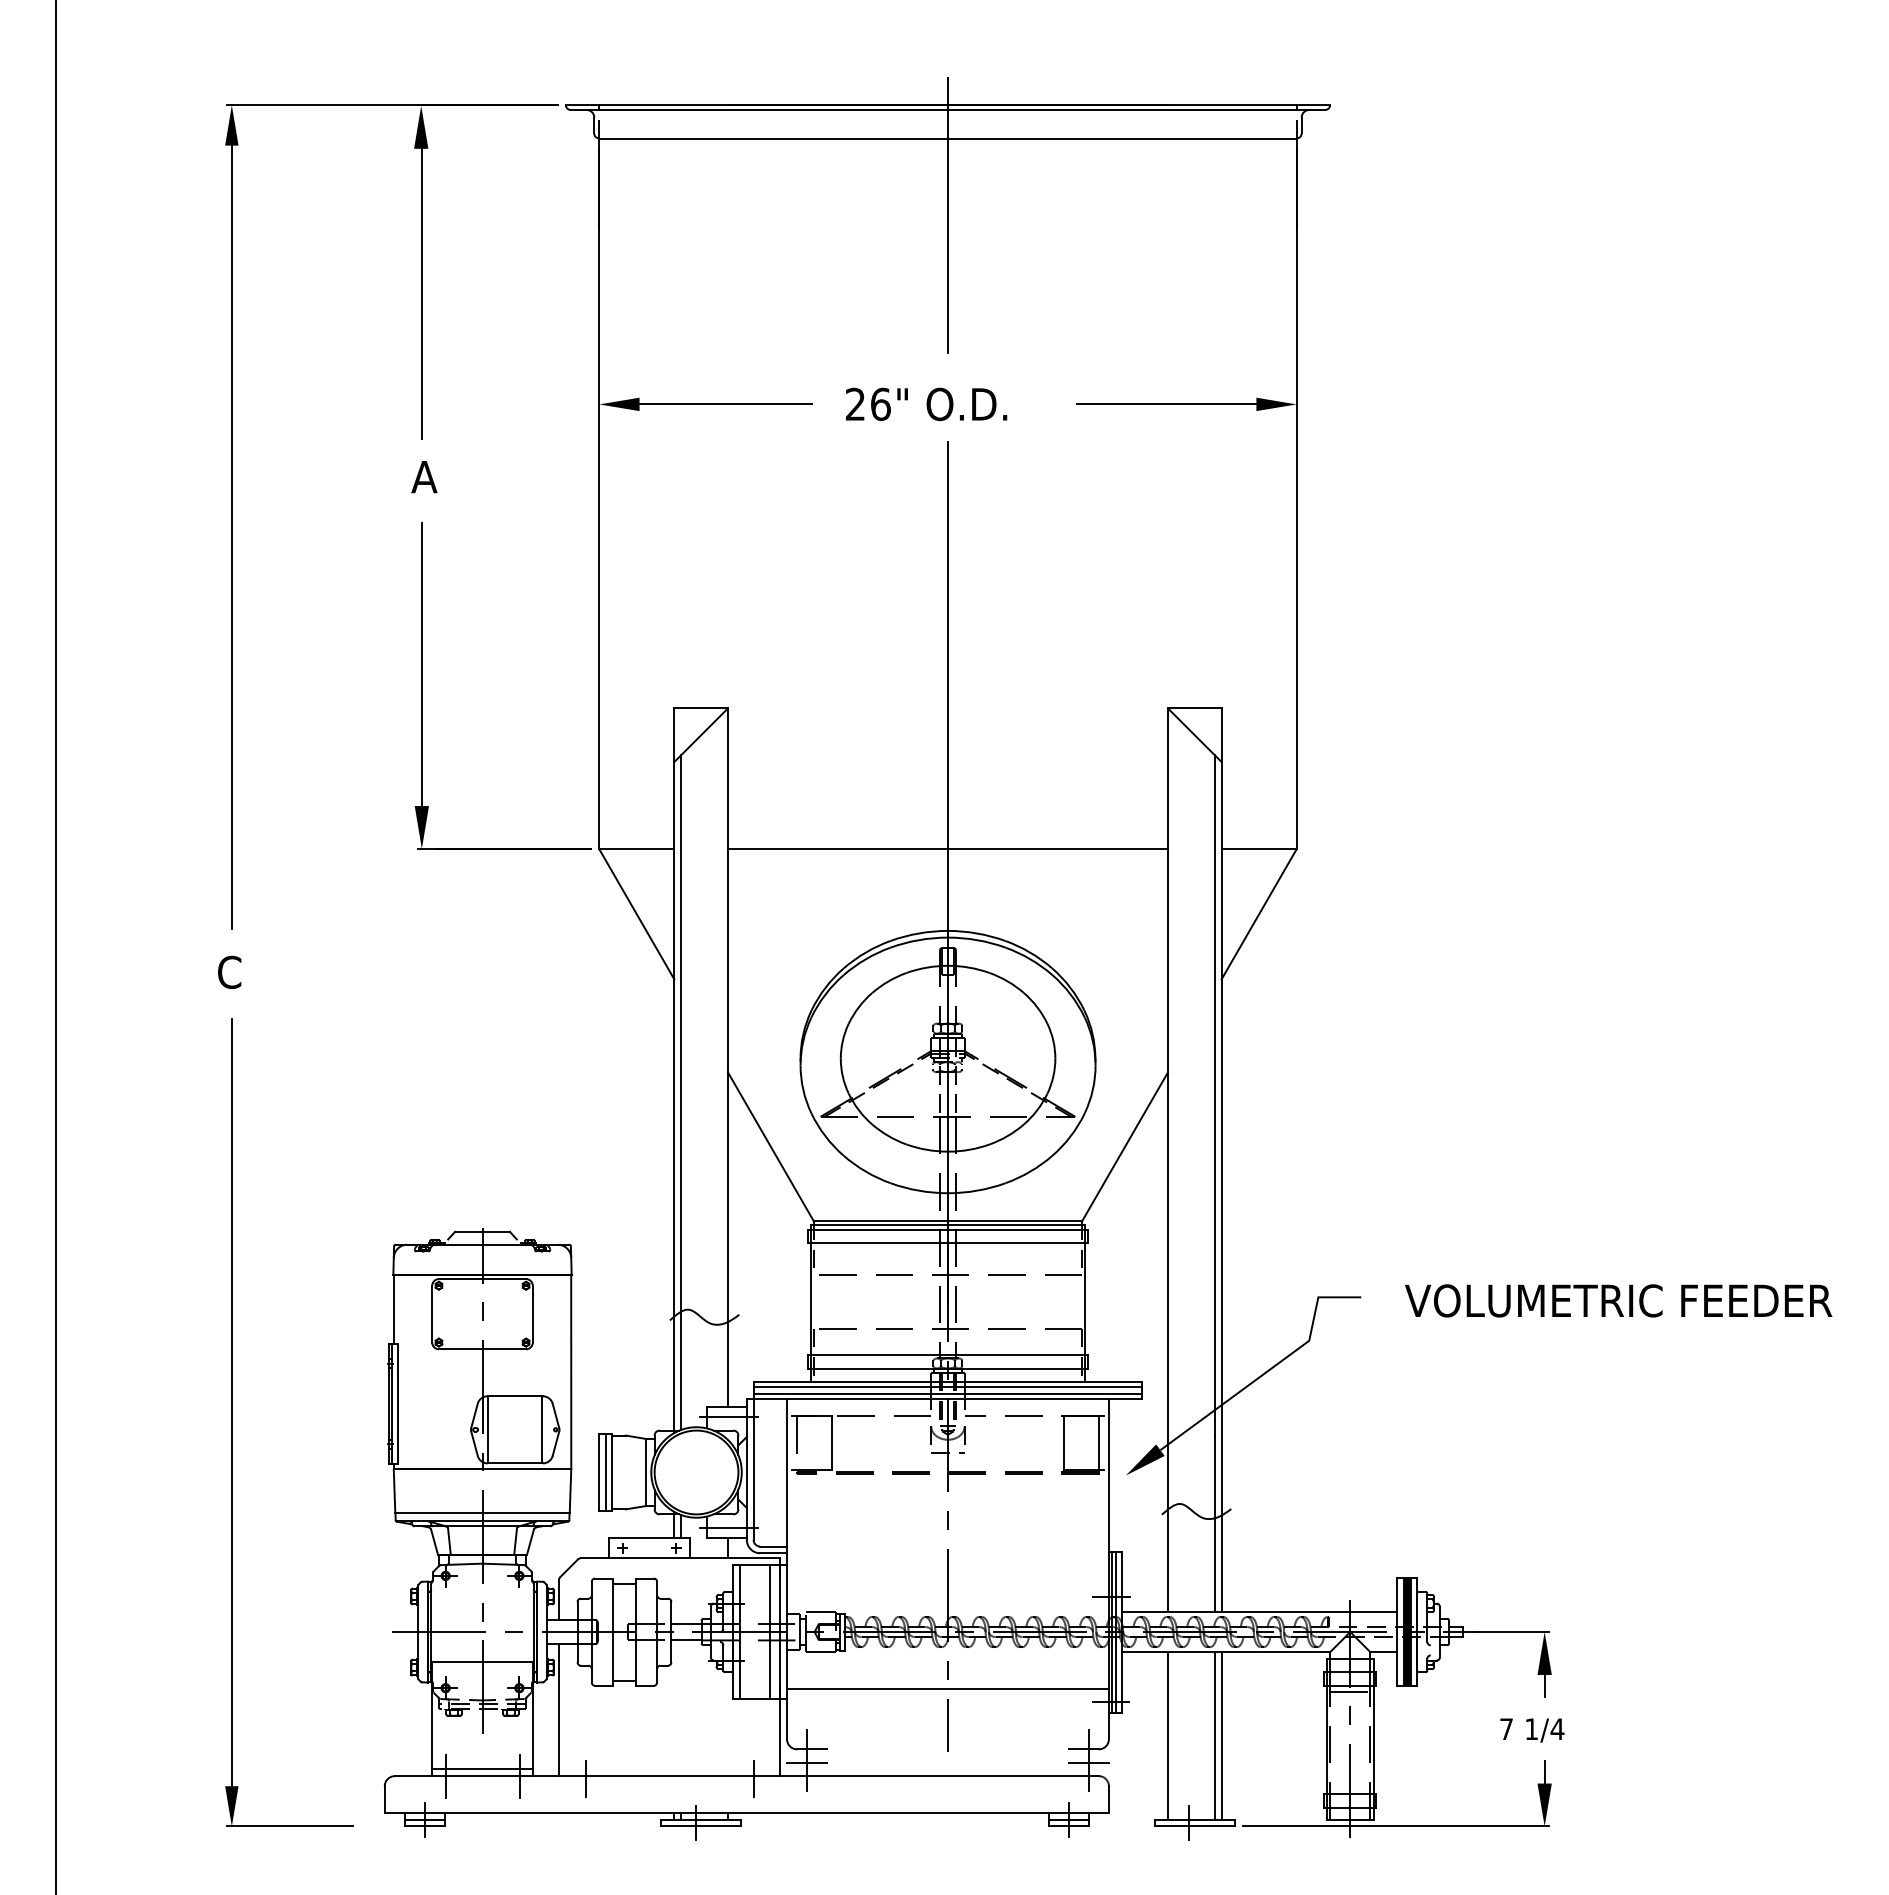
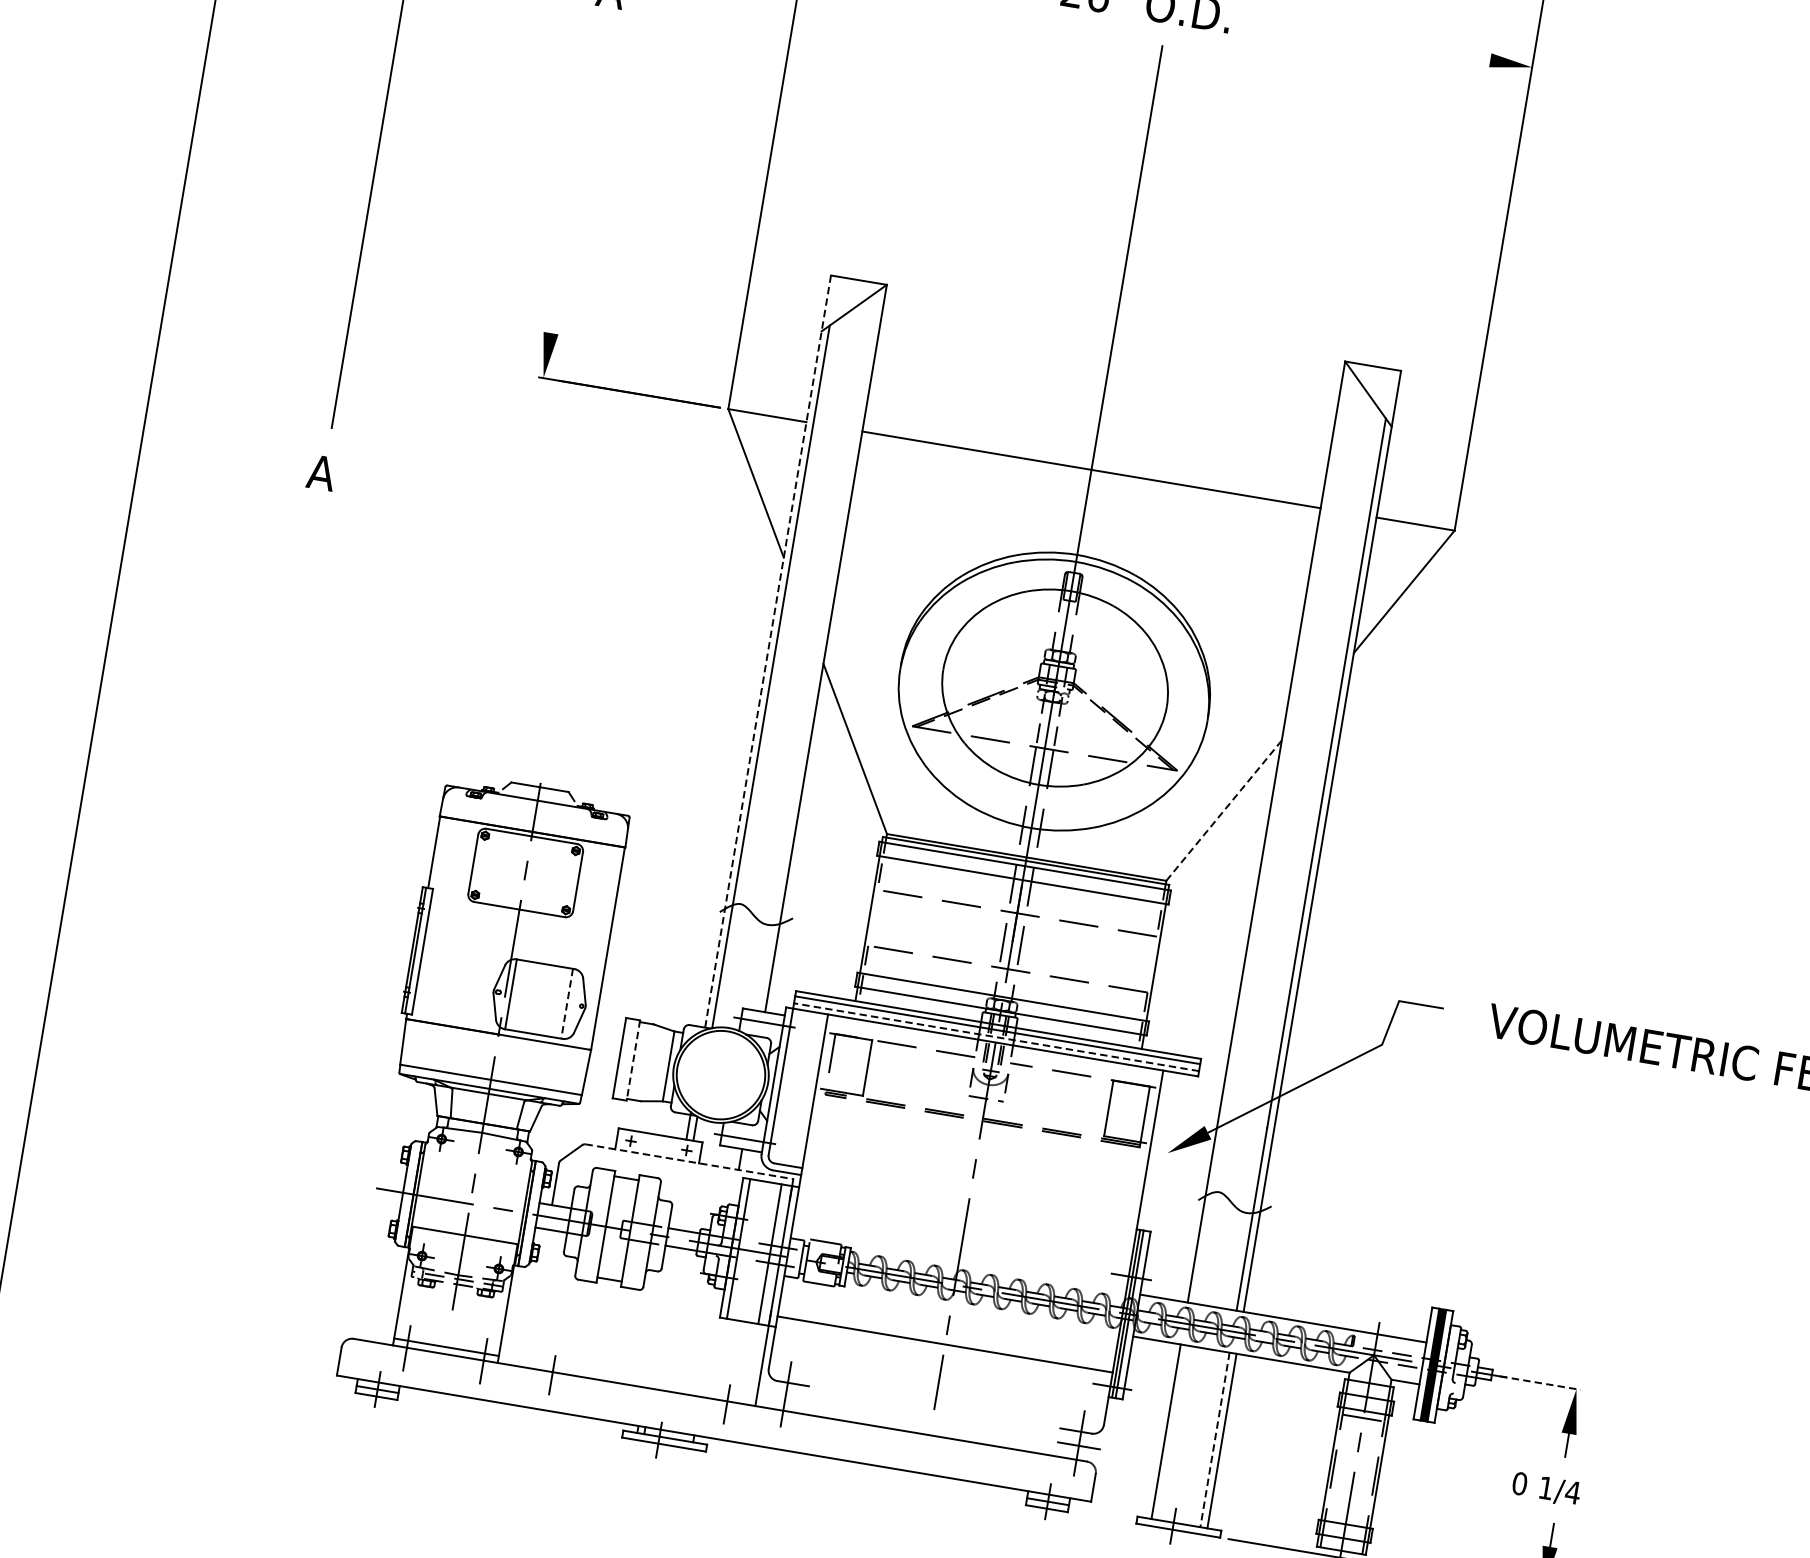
line: (1173, 404) -> (1403, 45), removed
line: (421, 674) -> (573, 196), removed
text: (229, 972) -> (321, 473), C -> A
line: (674, 1071) -> (767, 653), solid -> dashed
line: (1124, 1147) -> (1223, 811), solid -> dashed
line: (947, 1394) -> (995, 1037), solid -> dashed
part: (232, 1422) -> (246, 942), removed
line: (541, 1429) -> (567, 1003), solid -> dashed
line: (605, 1472) -> (626, 1059), removed
line: (612, 1472) -> (633, 1060), solid -> dashed
line: (680, 1558) -> (689, 1161), solid -> dashed
line: (1510, 1632) -> (1540, 1383), solid -> dashed
line: (559, 1709) -> (536, 1298), removed
text: (1506, 1729) -> (1519, 1484), 7 -> 0
line: (1214, 1735) -> (1214, 1439), solid -> dashed
line: (807, 1762) -> (786, 1396), removed

